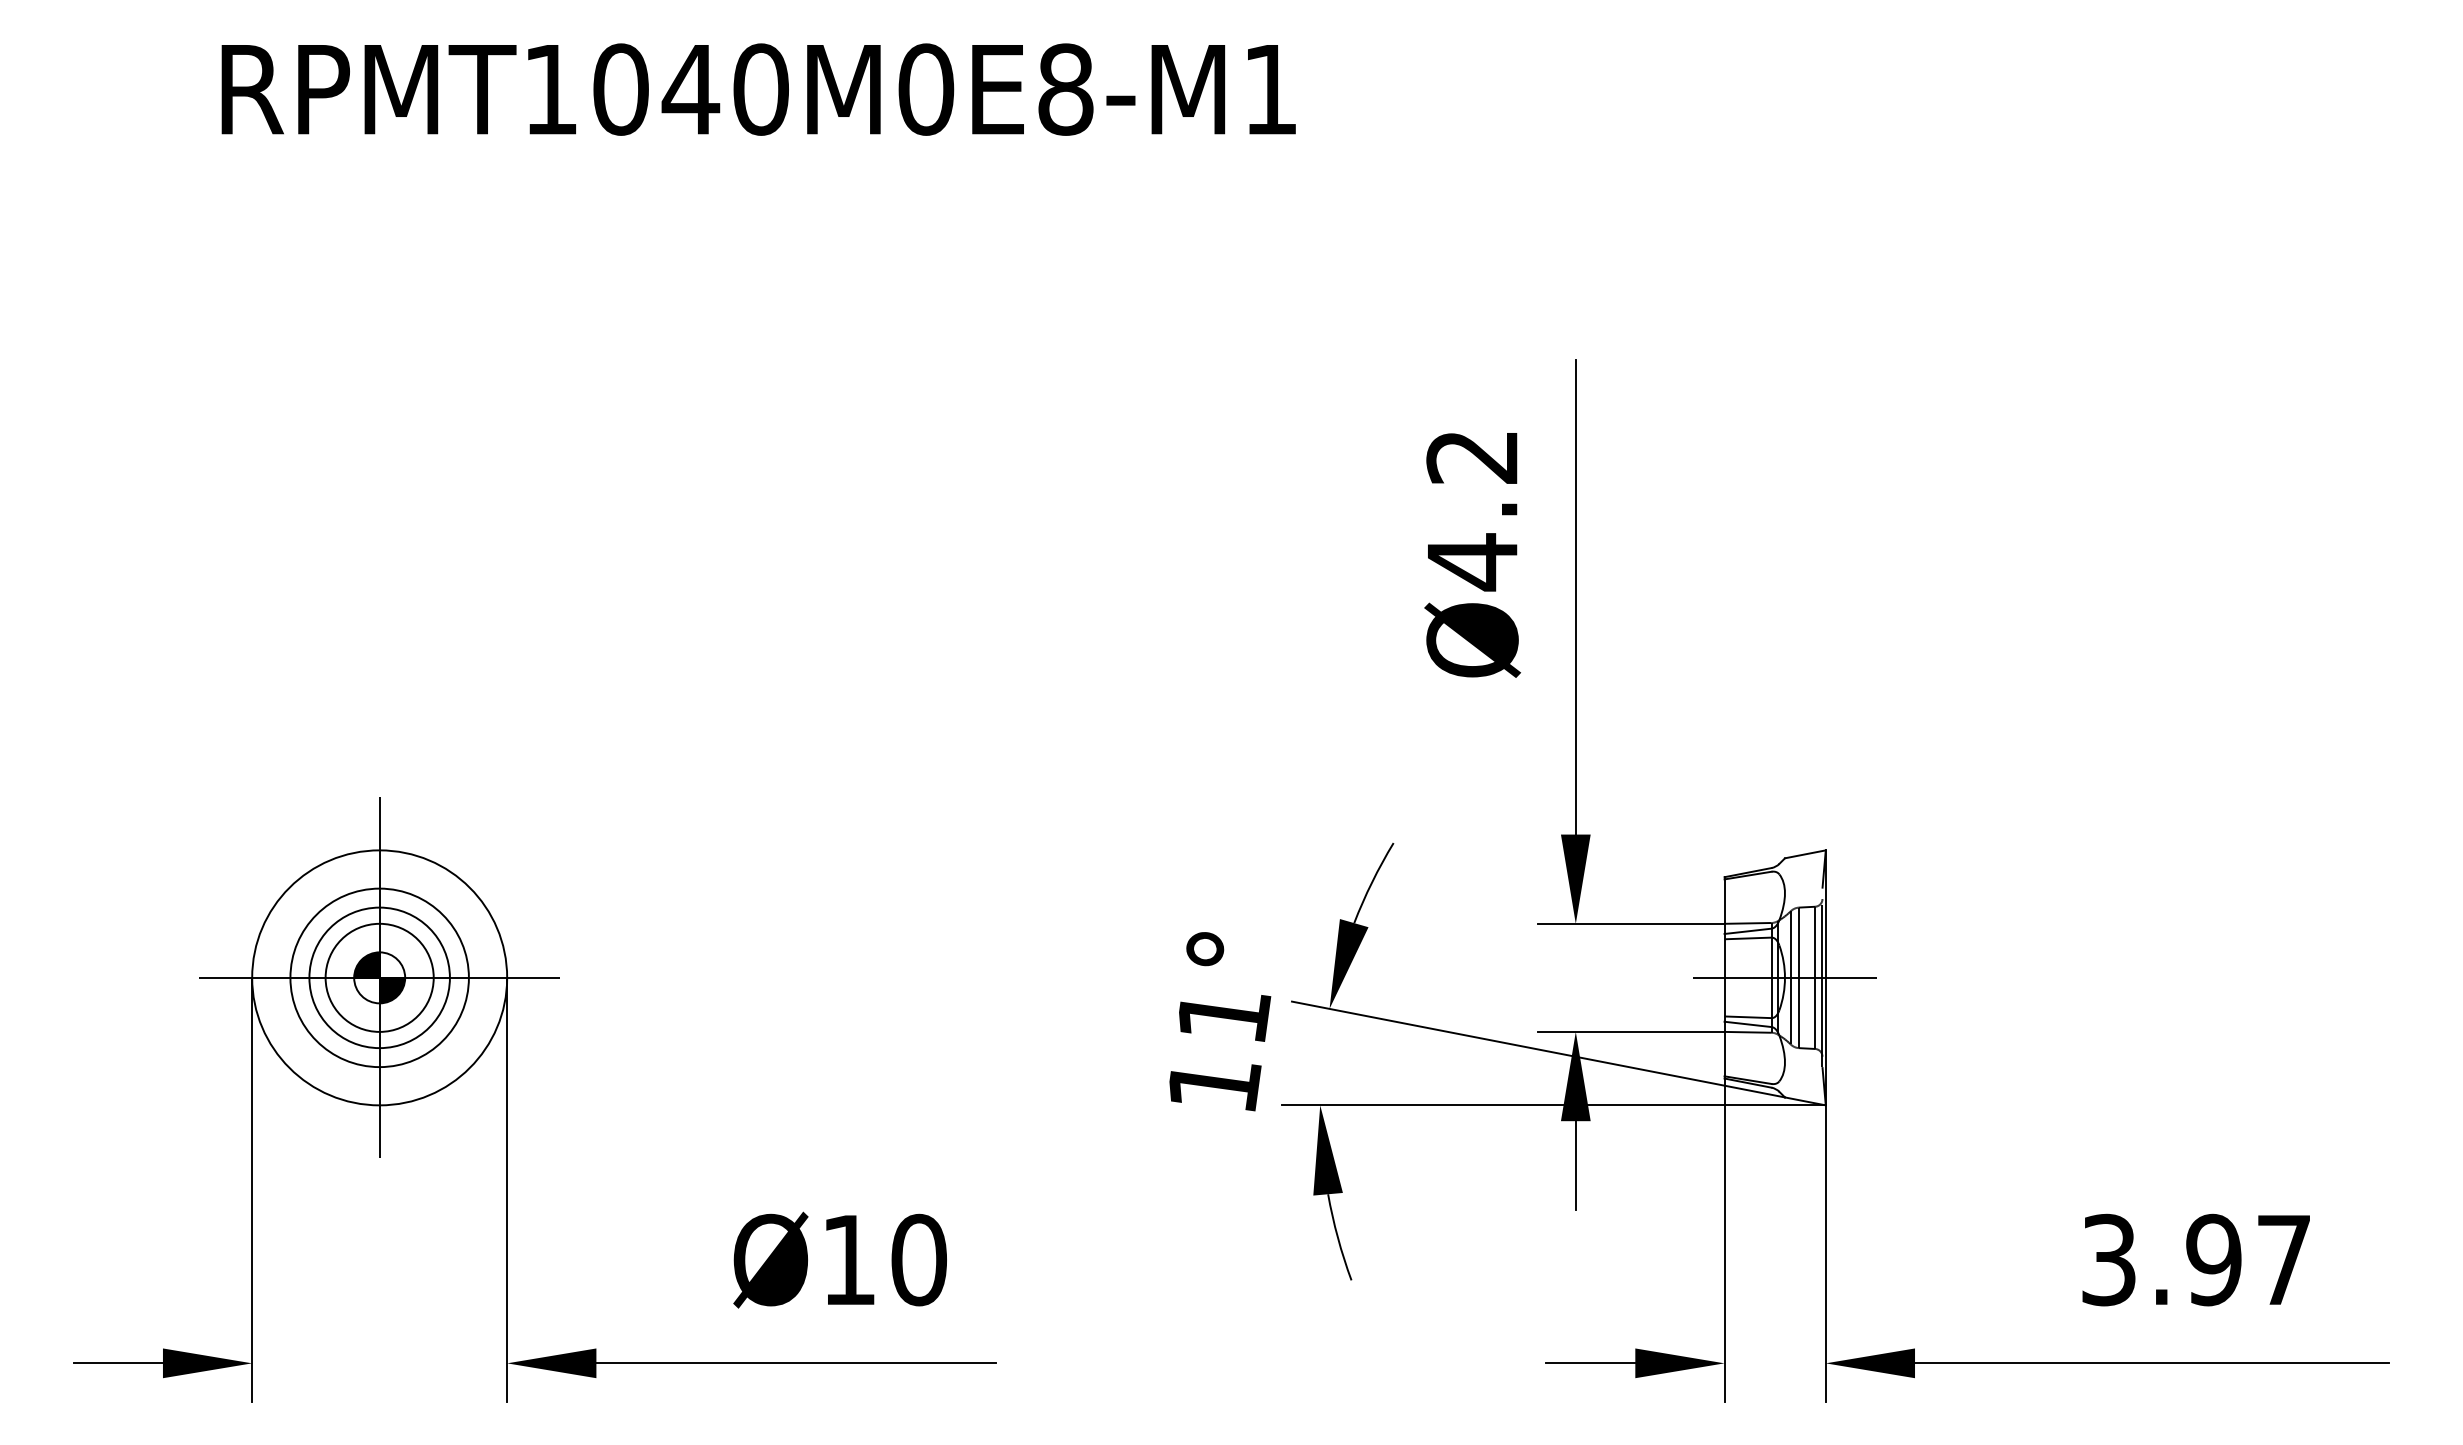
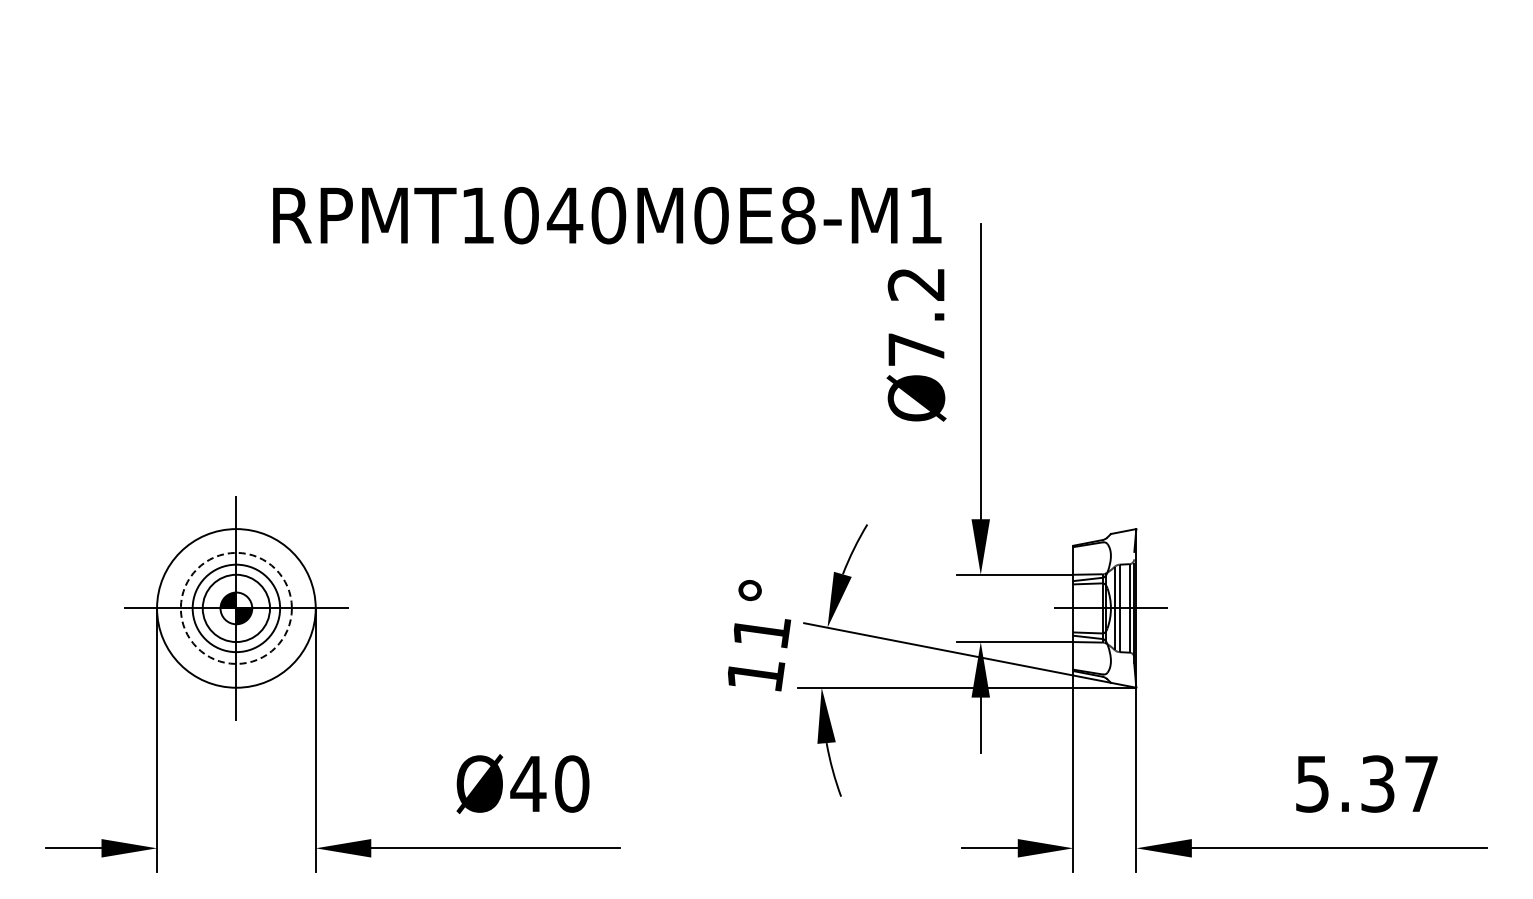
text: (759, 89) -> (607, 215), moved
text: (1472, 561) -> (916, 349), Ø4.2 -> Ø7.2
circle: (378, 976) -> (235, 607), solid -> dashed
text: (849, 1259) -> (528, 783), Ø10 -> Ø40
text: (2161, 1259) -> (1345, 783), 3.97 -> 5.37

